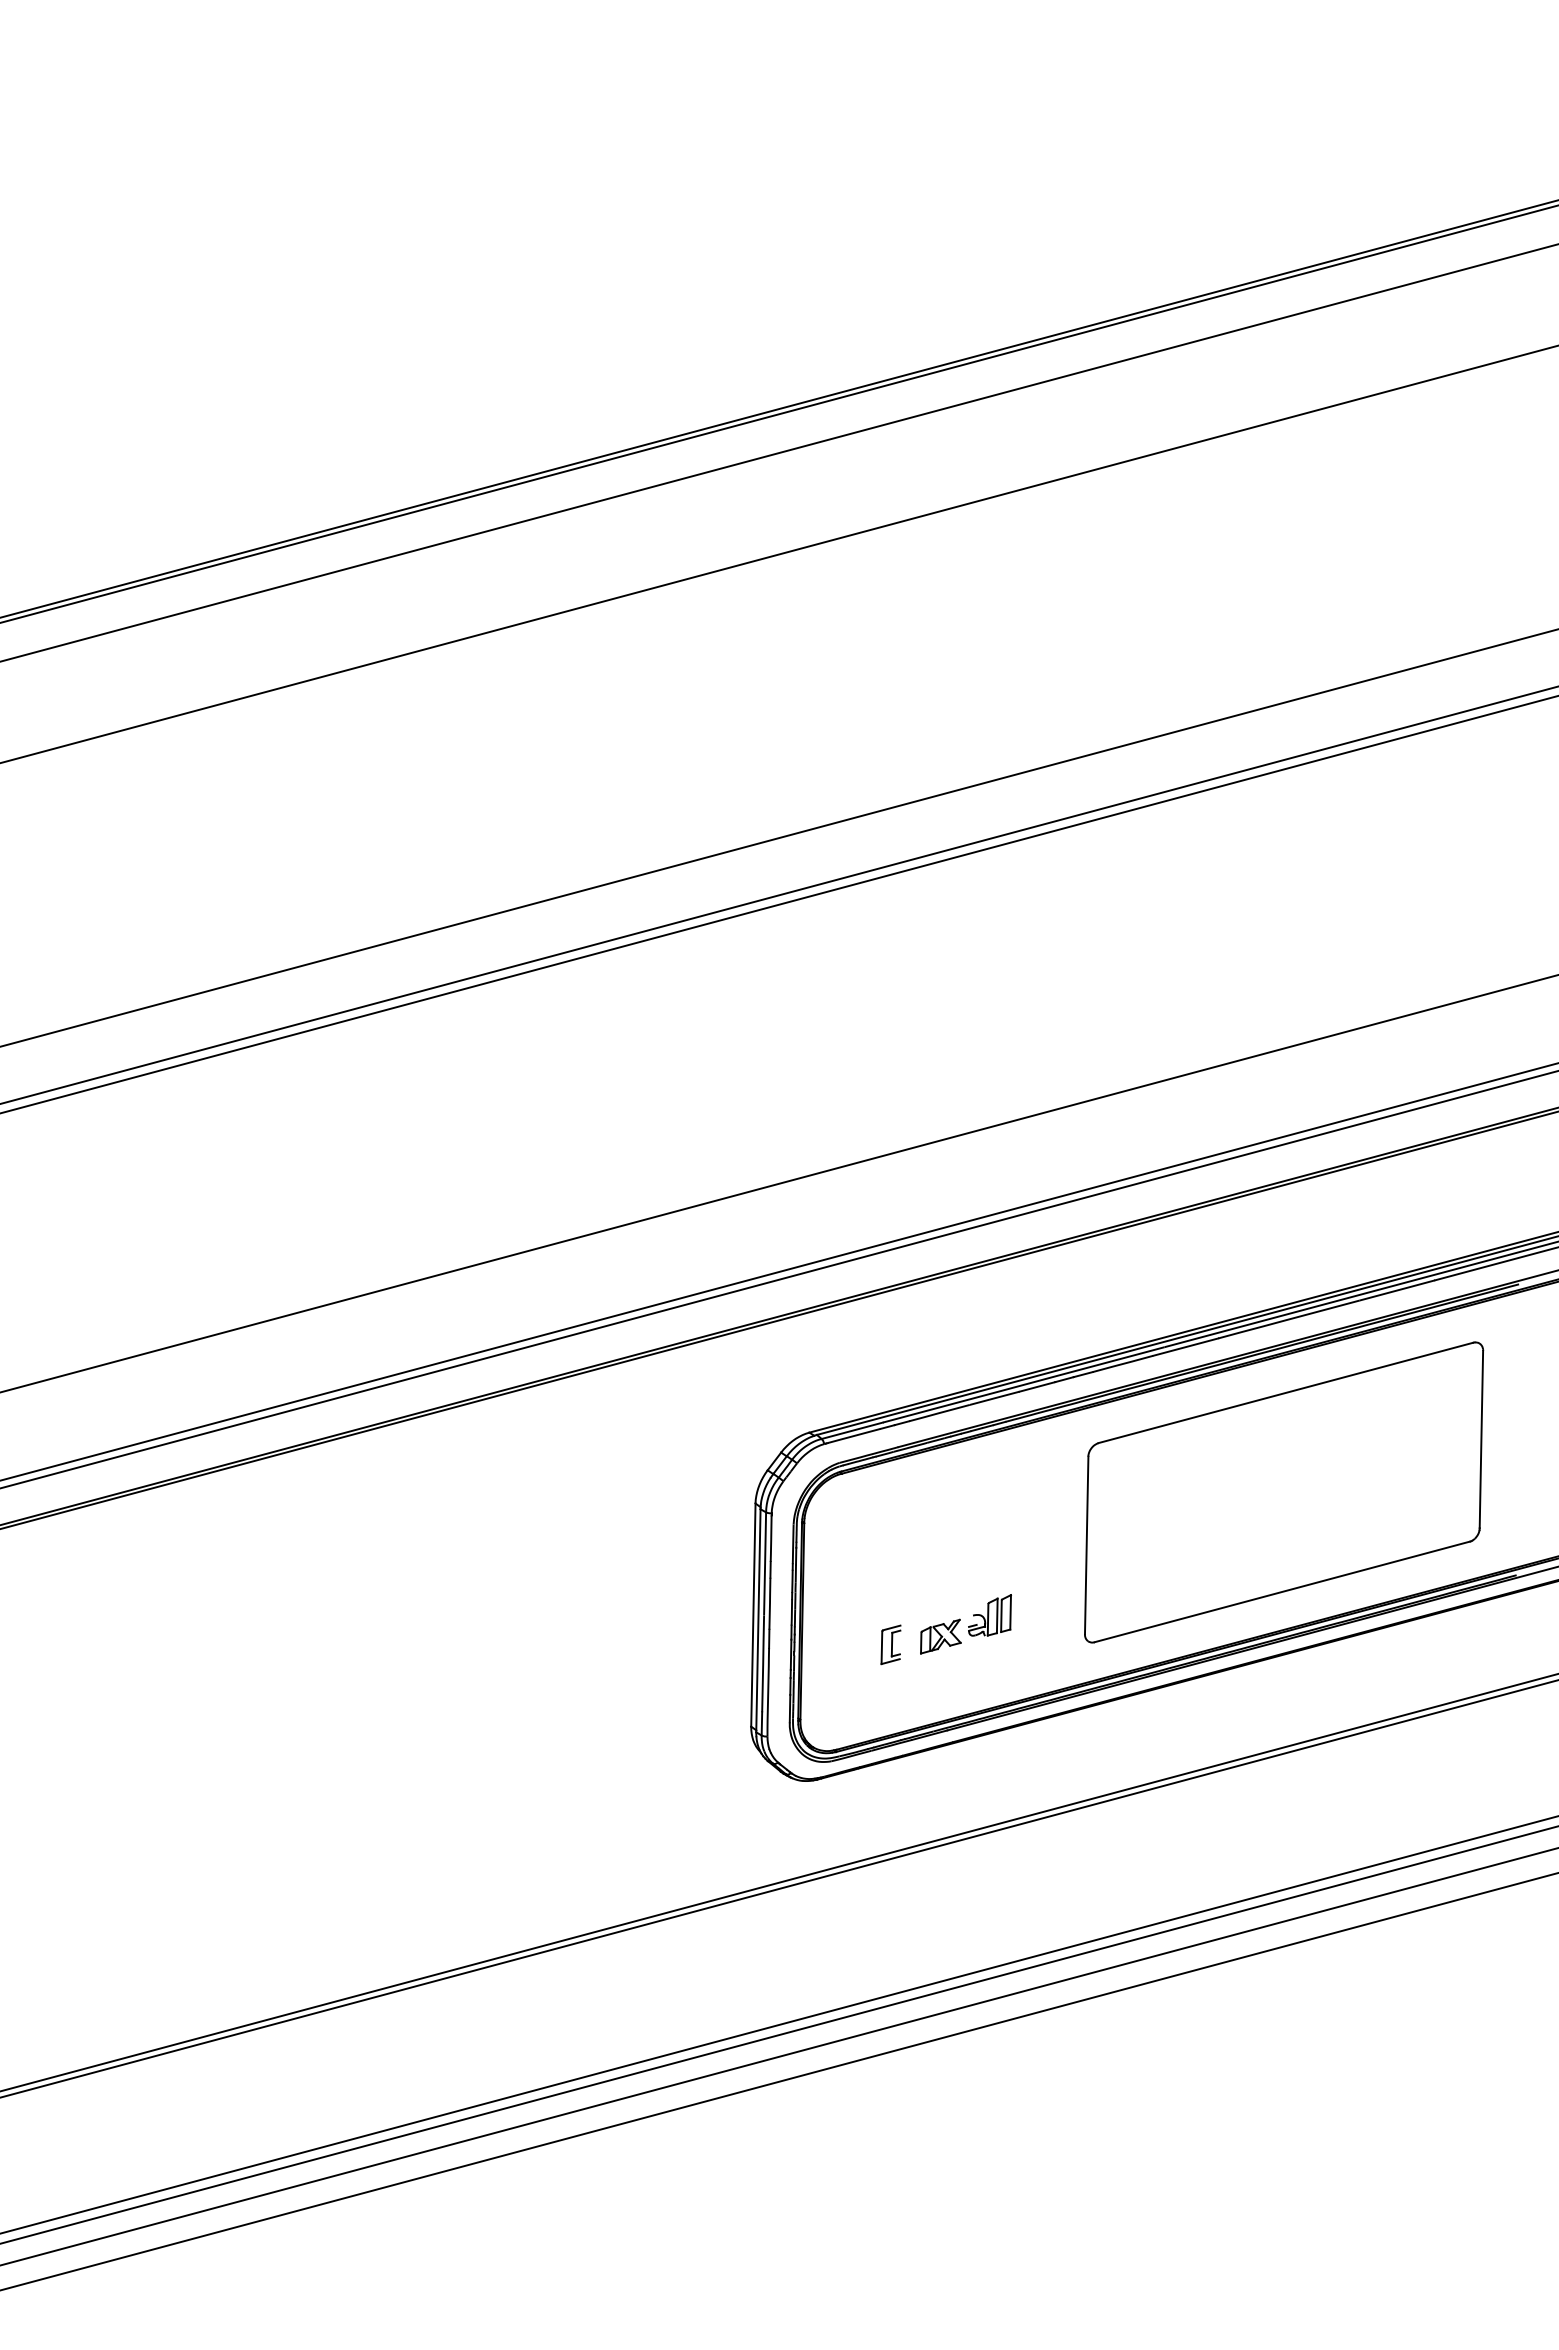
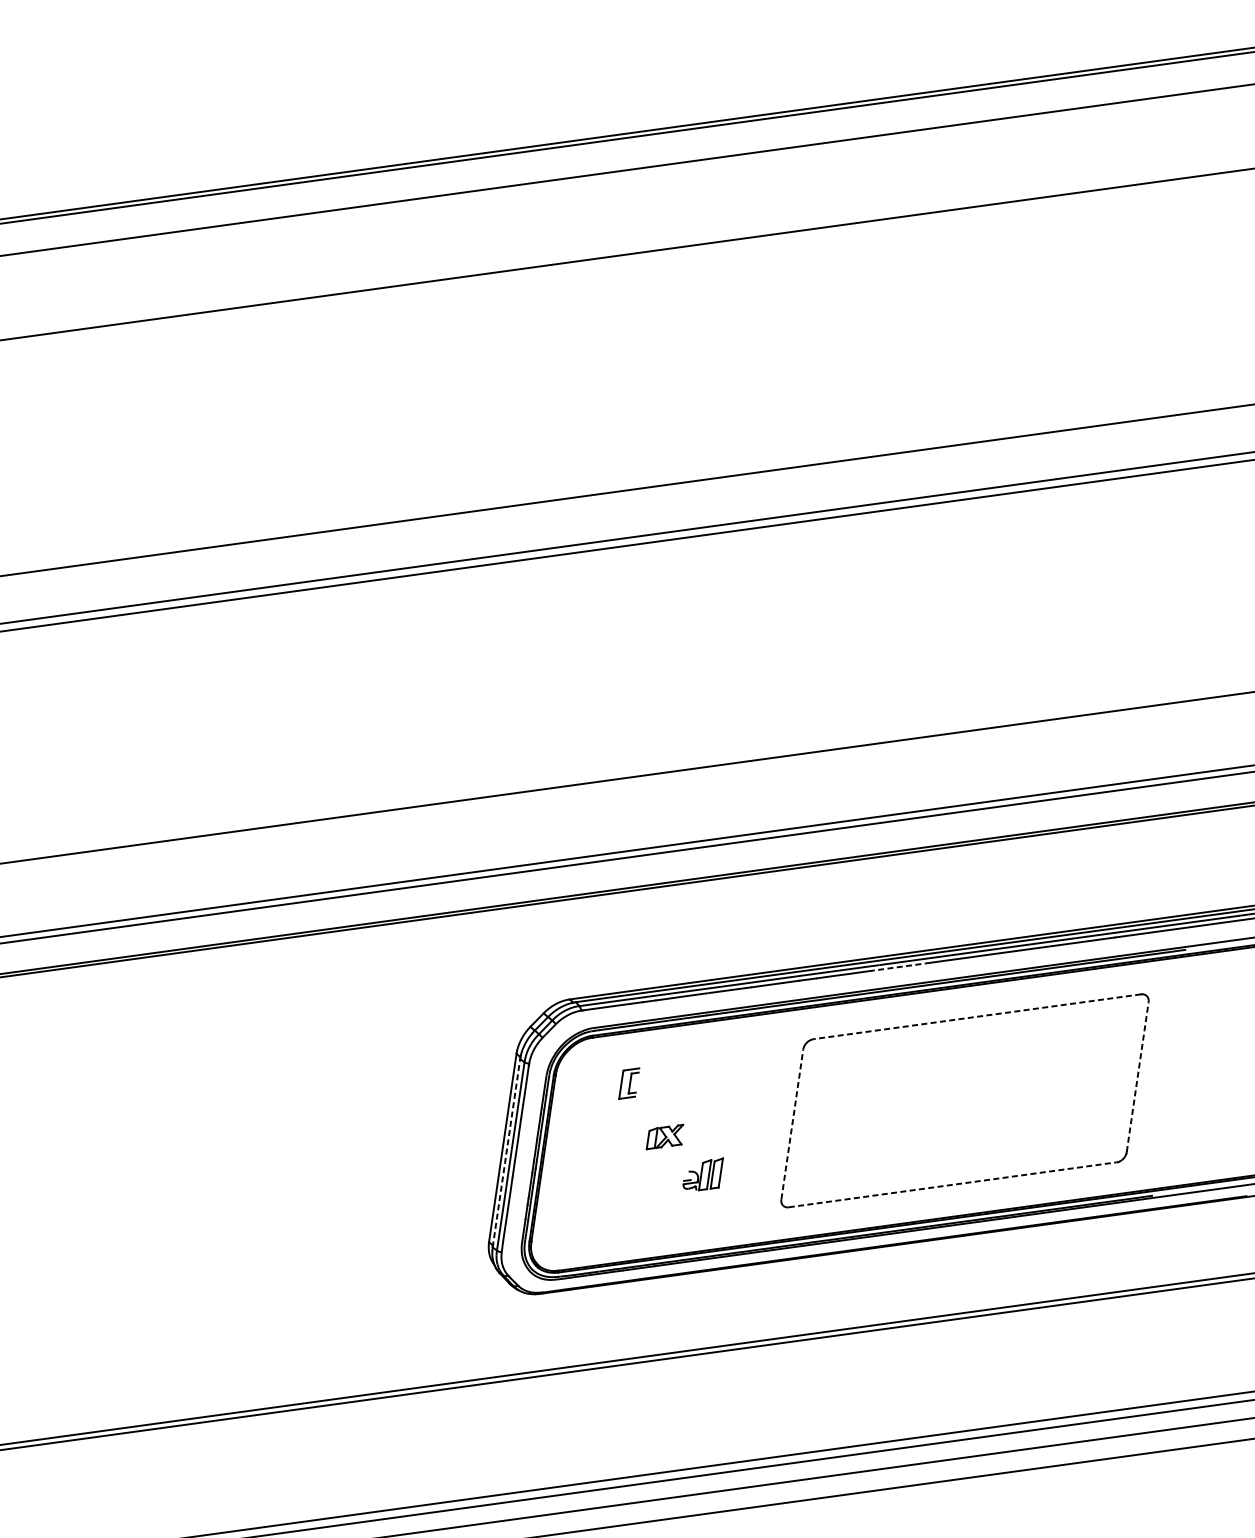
line: (1185, 1347) -> (897, 967), solid -> dashed
line: (1285, 1392) -> (976, 1016), solid -> dashed
line: (1481, 1439) -> (1137, 1077), solid -> dashed
line: (1086, 1545) -> (792, 1124), solid -> dashed
line: (1282, 1591) -> (953, 1184), solid -> dashed
line: (758, 1620) -> (506, 1152), solid -> dashed
part: (940, 1636) -> (665, 1136), moved
part: (890, 1644) -> (628, 1083), moved

